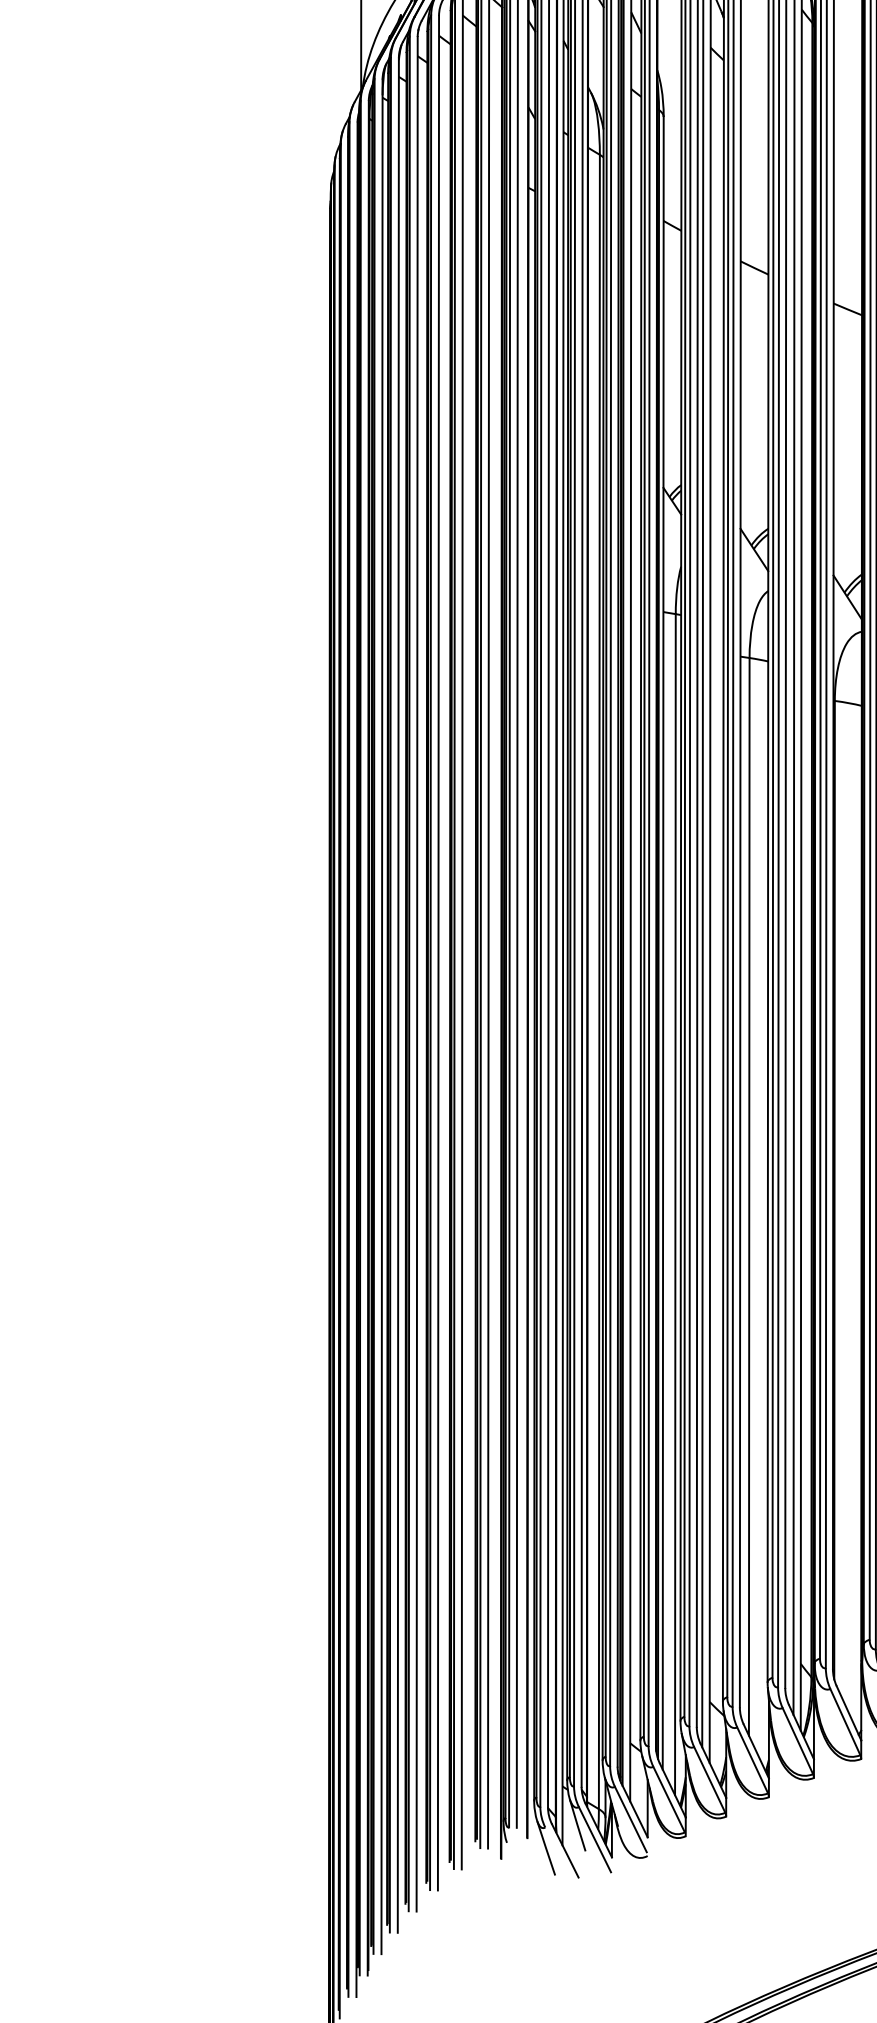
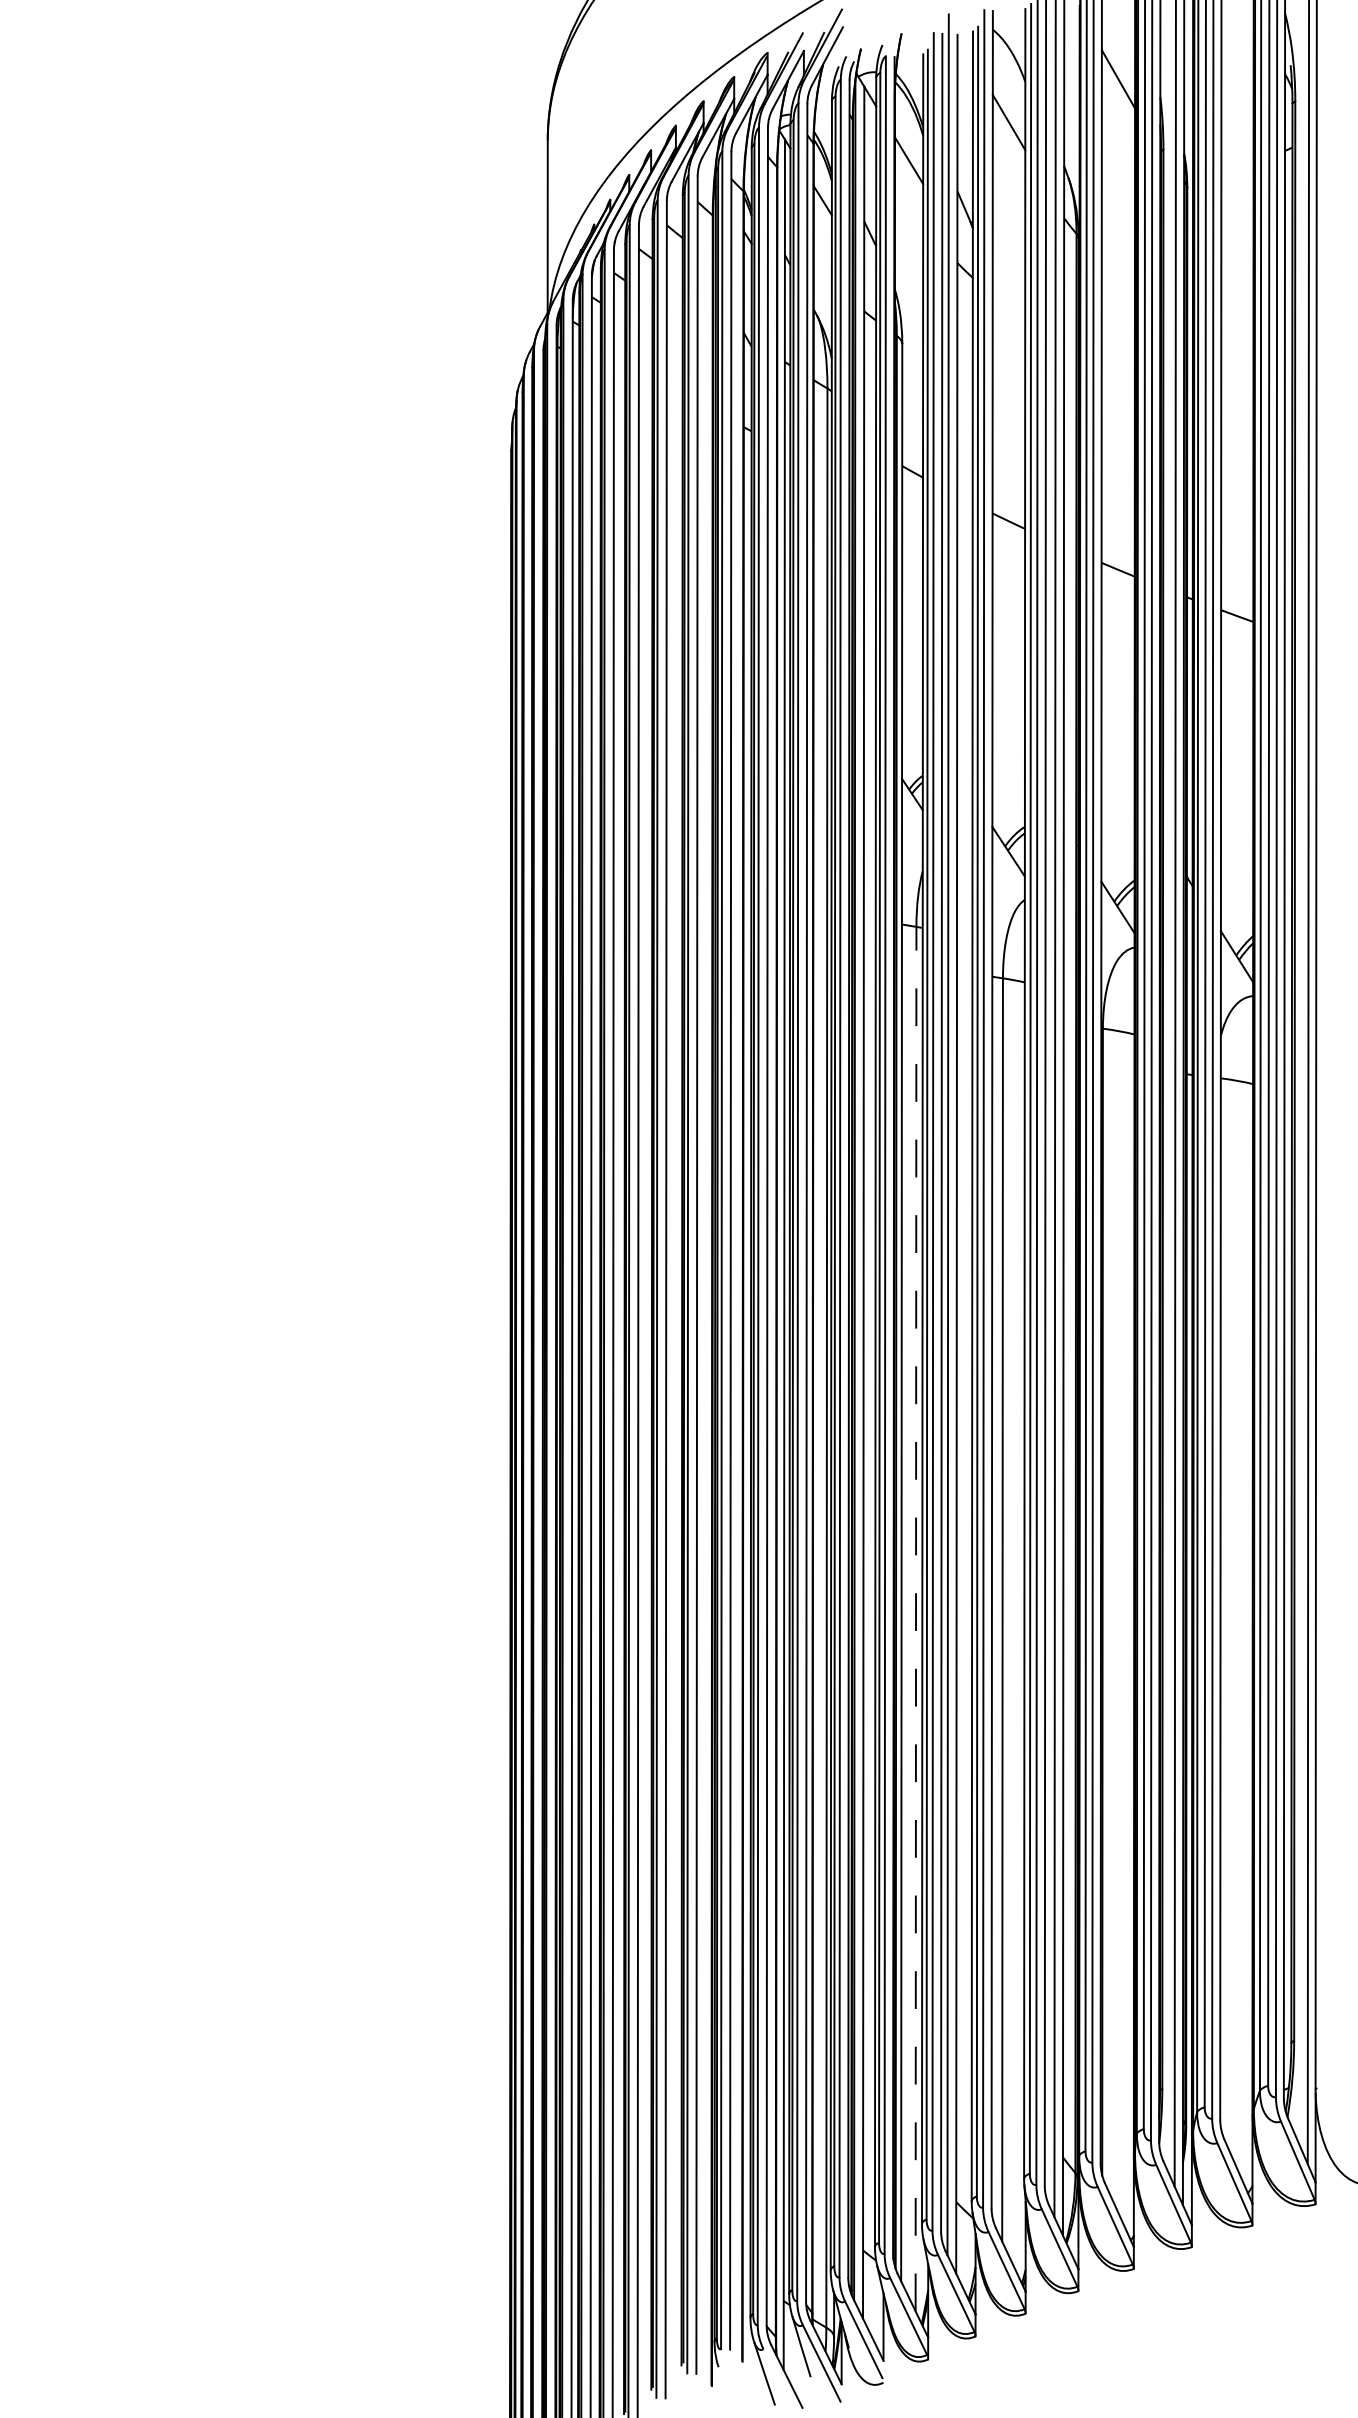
line: (675, 1204) -> (916, 1618), solid -> dashed

